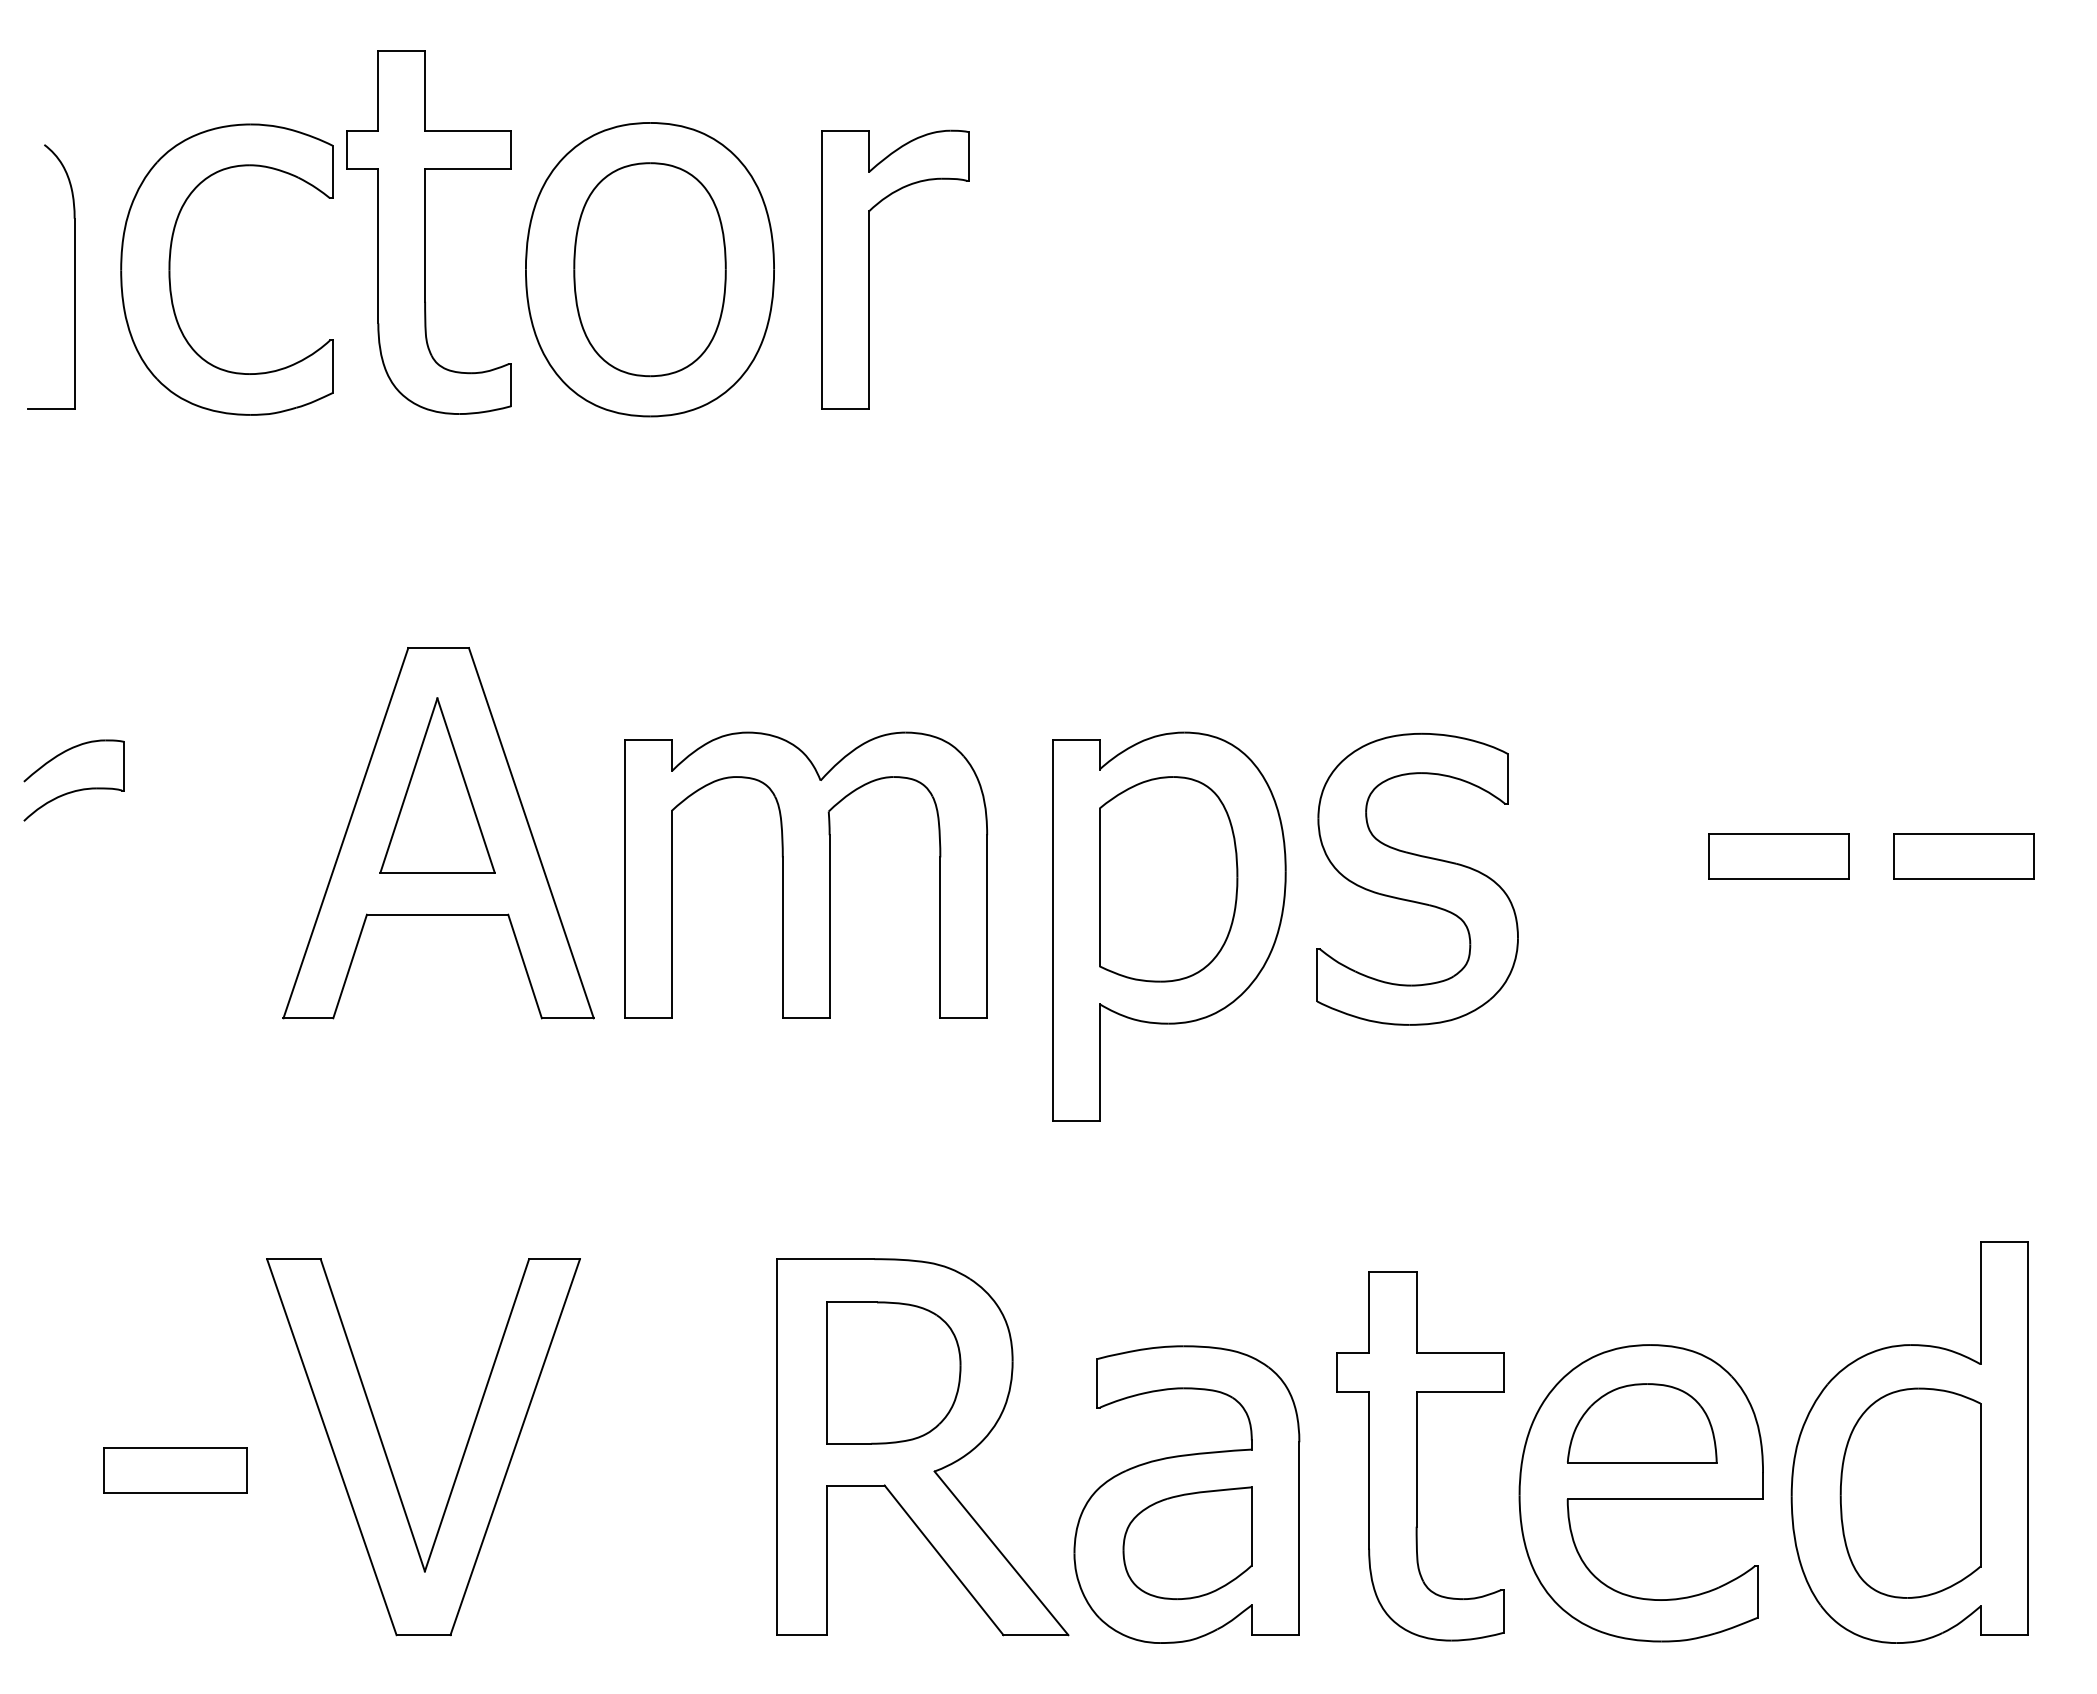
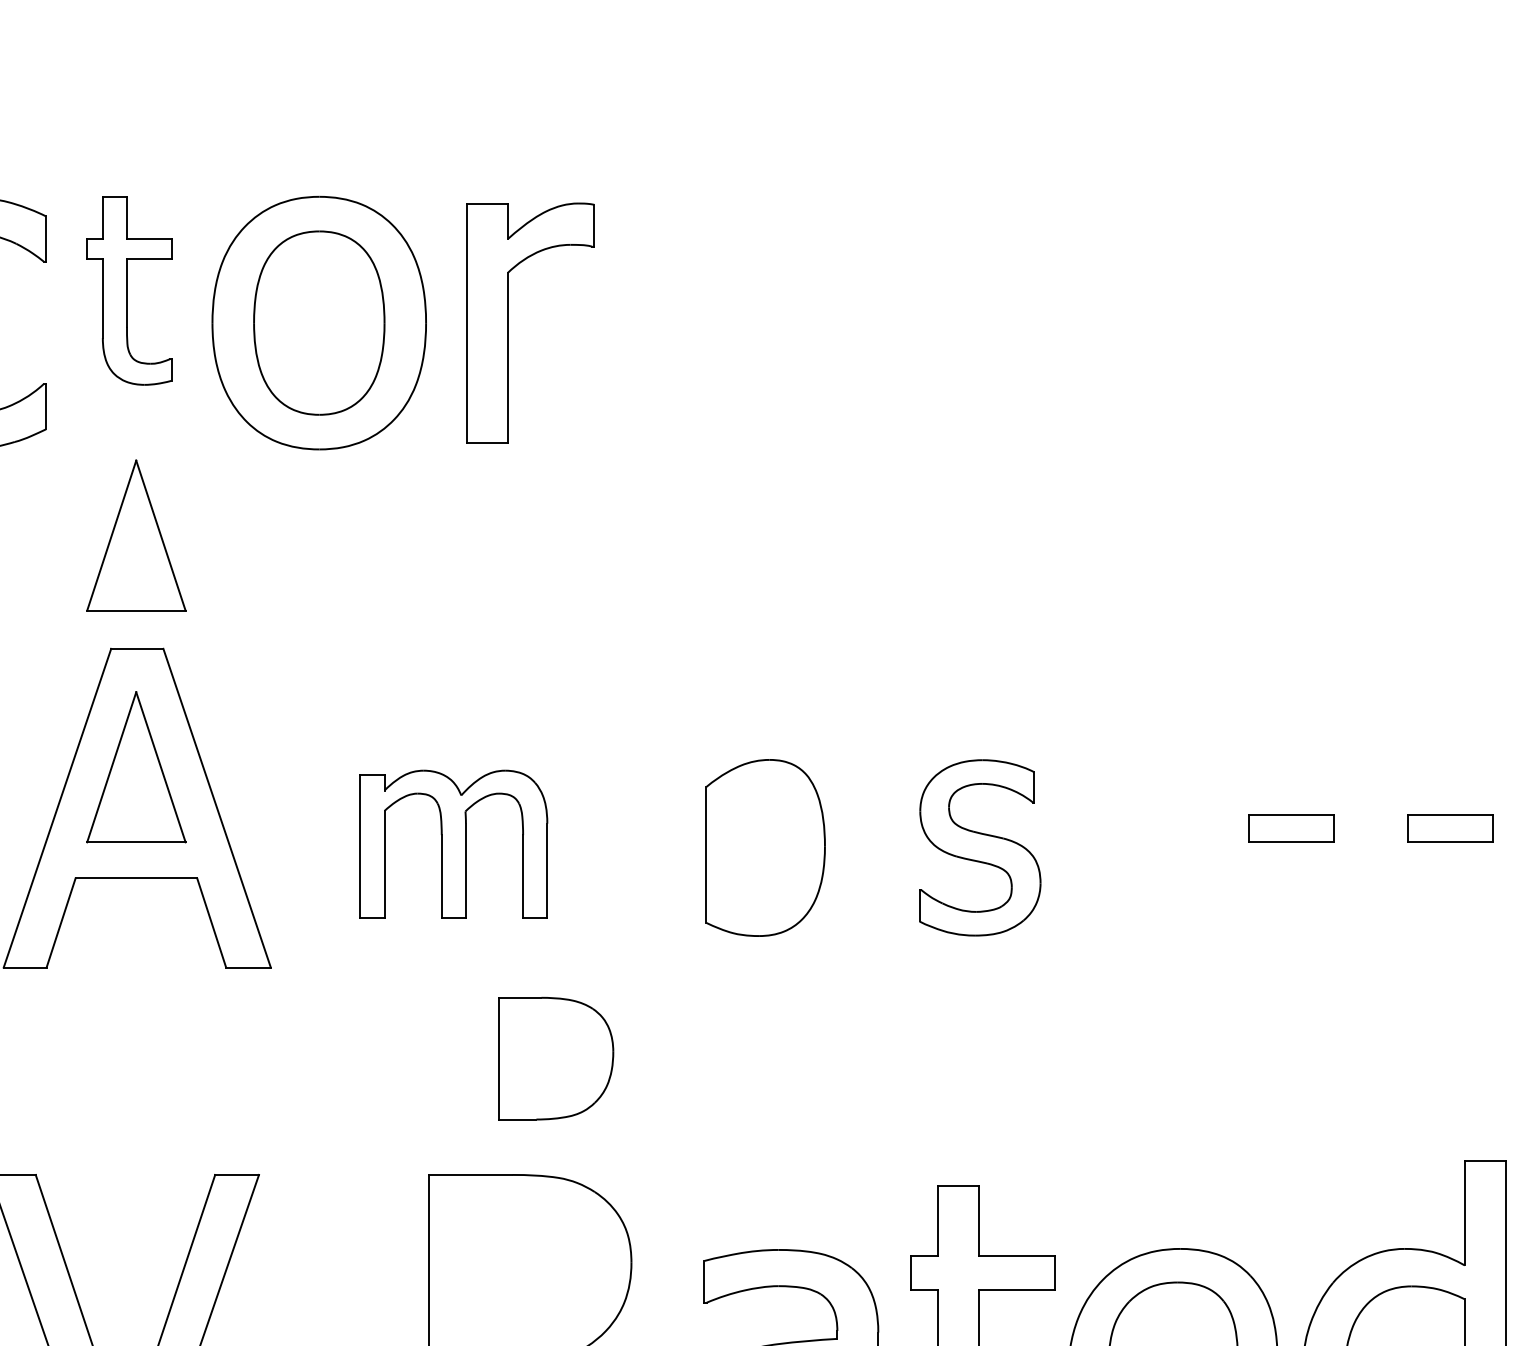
part: (428, 232) -> (128, 291), size x0.6
part: (437, 516) -> (136, 535), added
part: (1778, 856) -> (1290, 828), size x0.7
part: (1963, 856) -> (1450, 828), size x0.7
part: (806, 874) -> (454, 843), size x0.6
part: (1417, 878) -> (980, 847), size x0.7
part: (1169, 926) -> (766, 888), removed
part: (893, 1372) -> (555, 1058), moved

